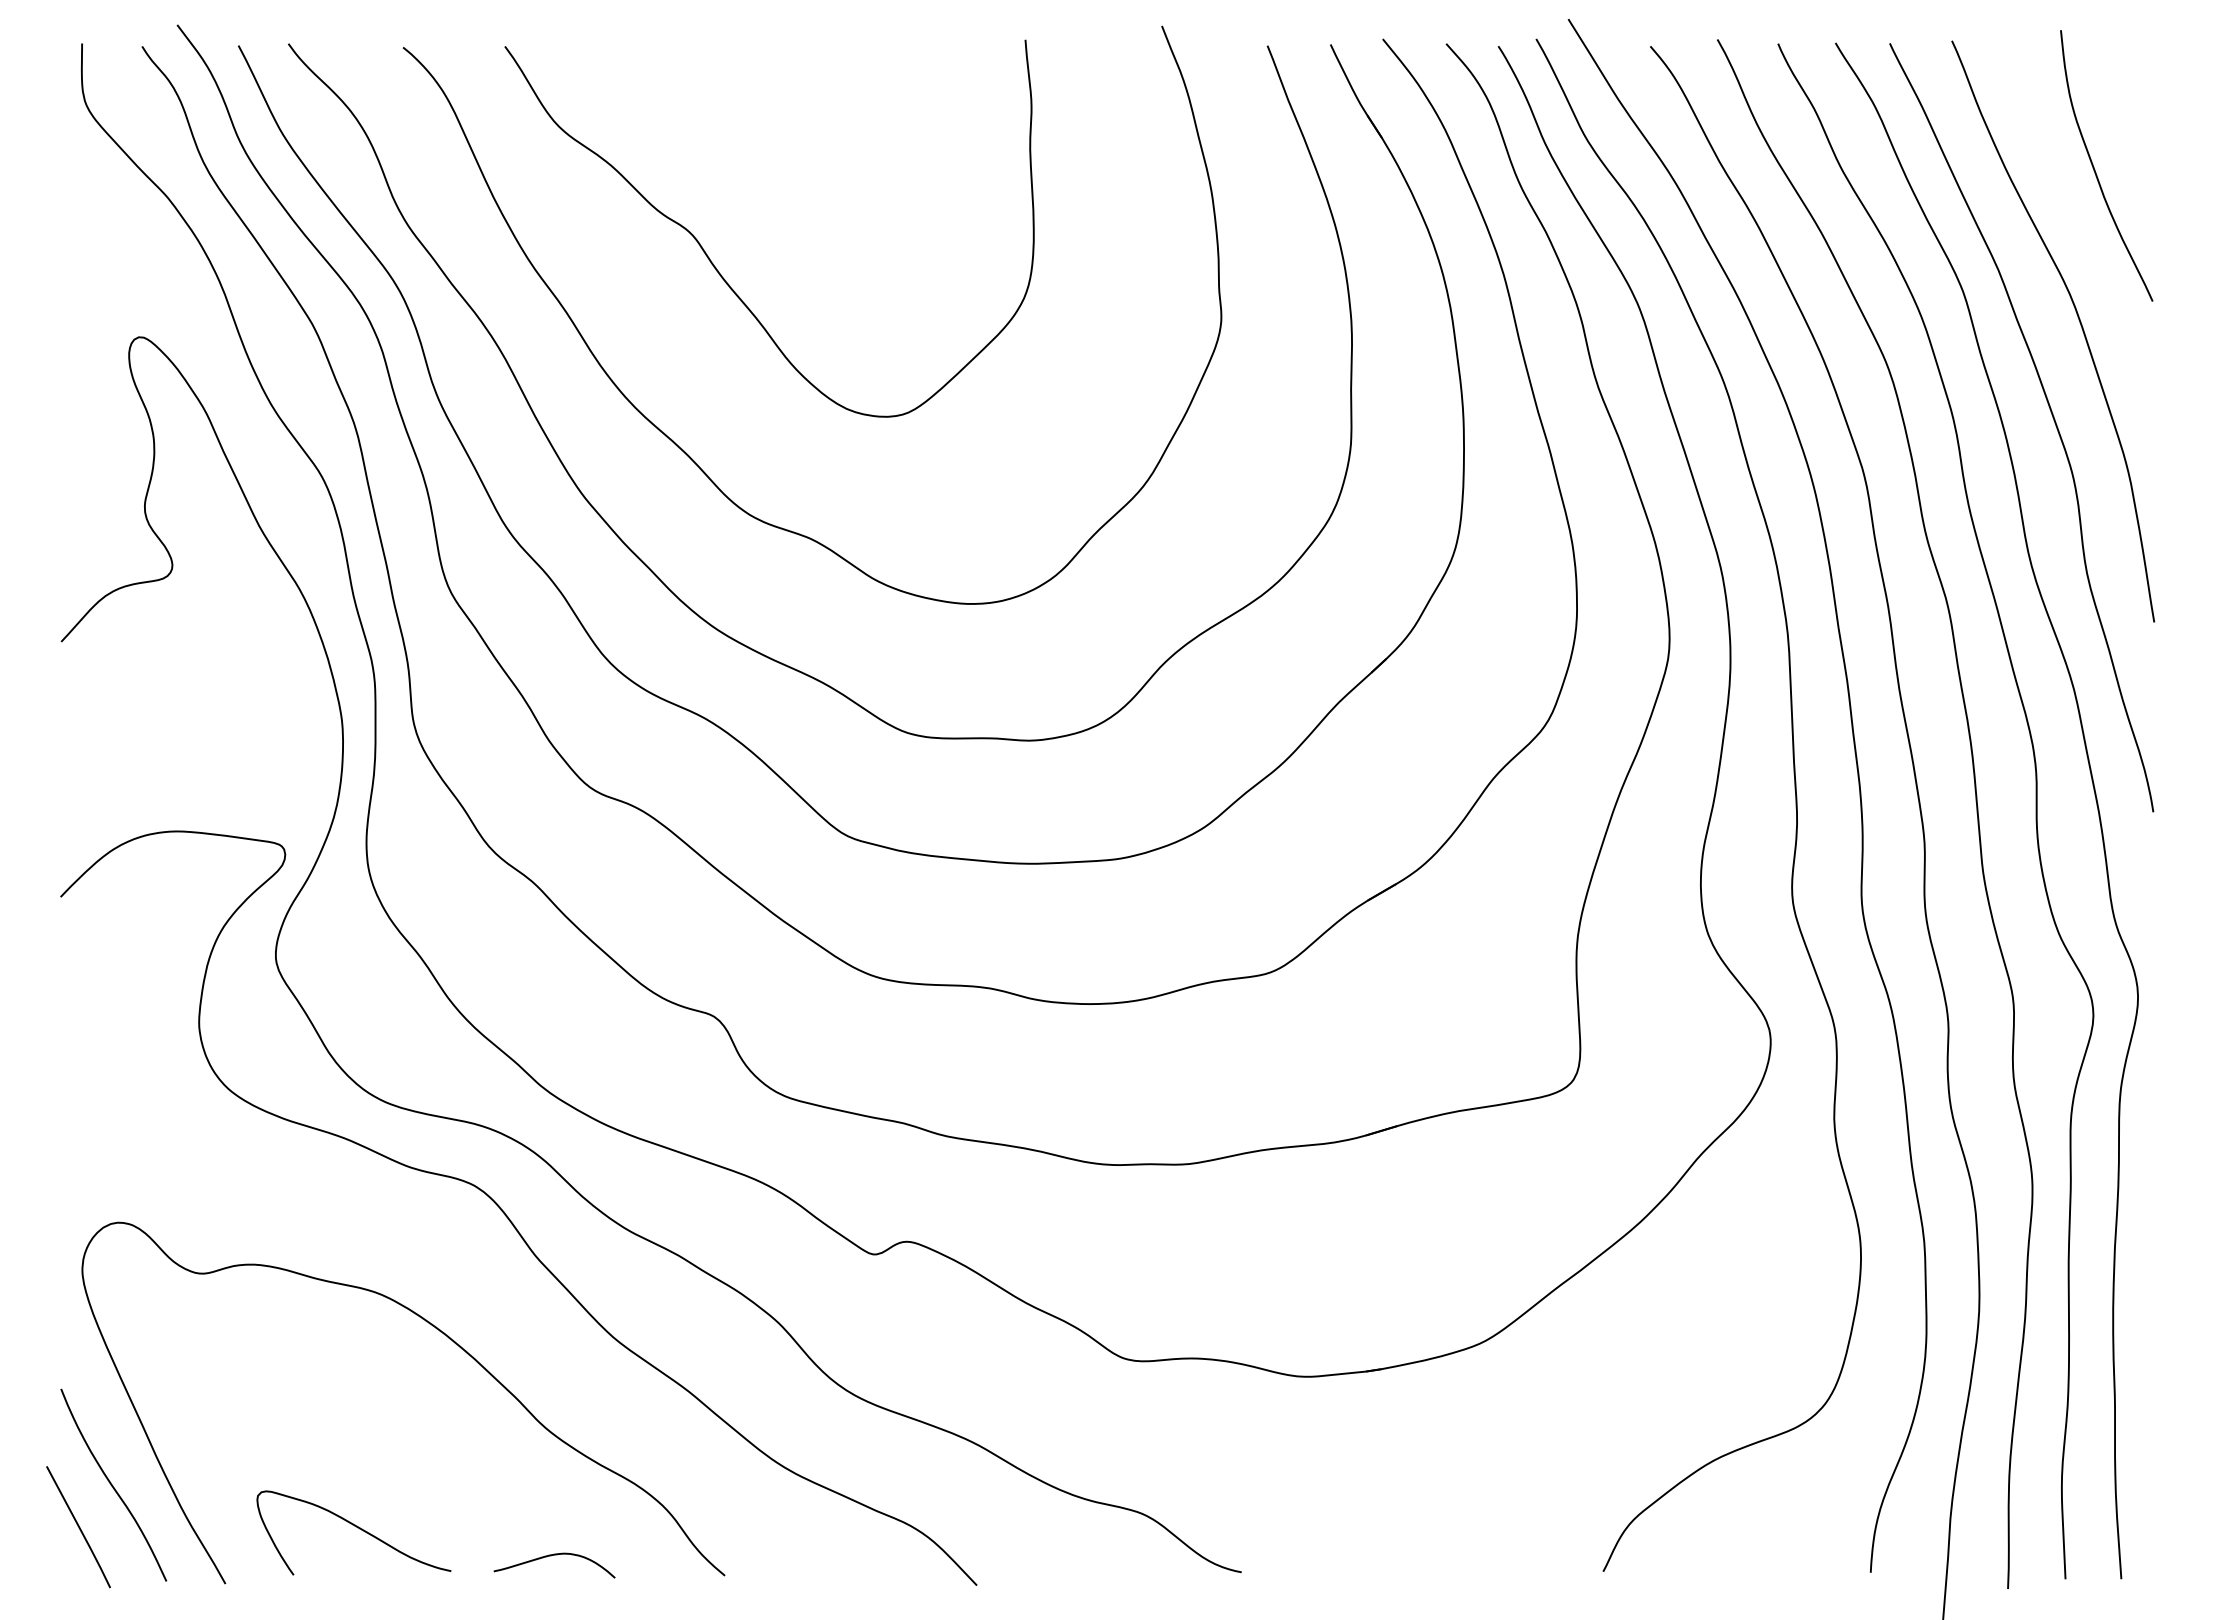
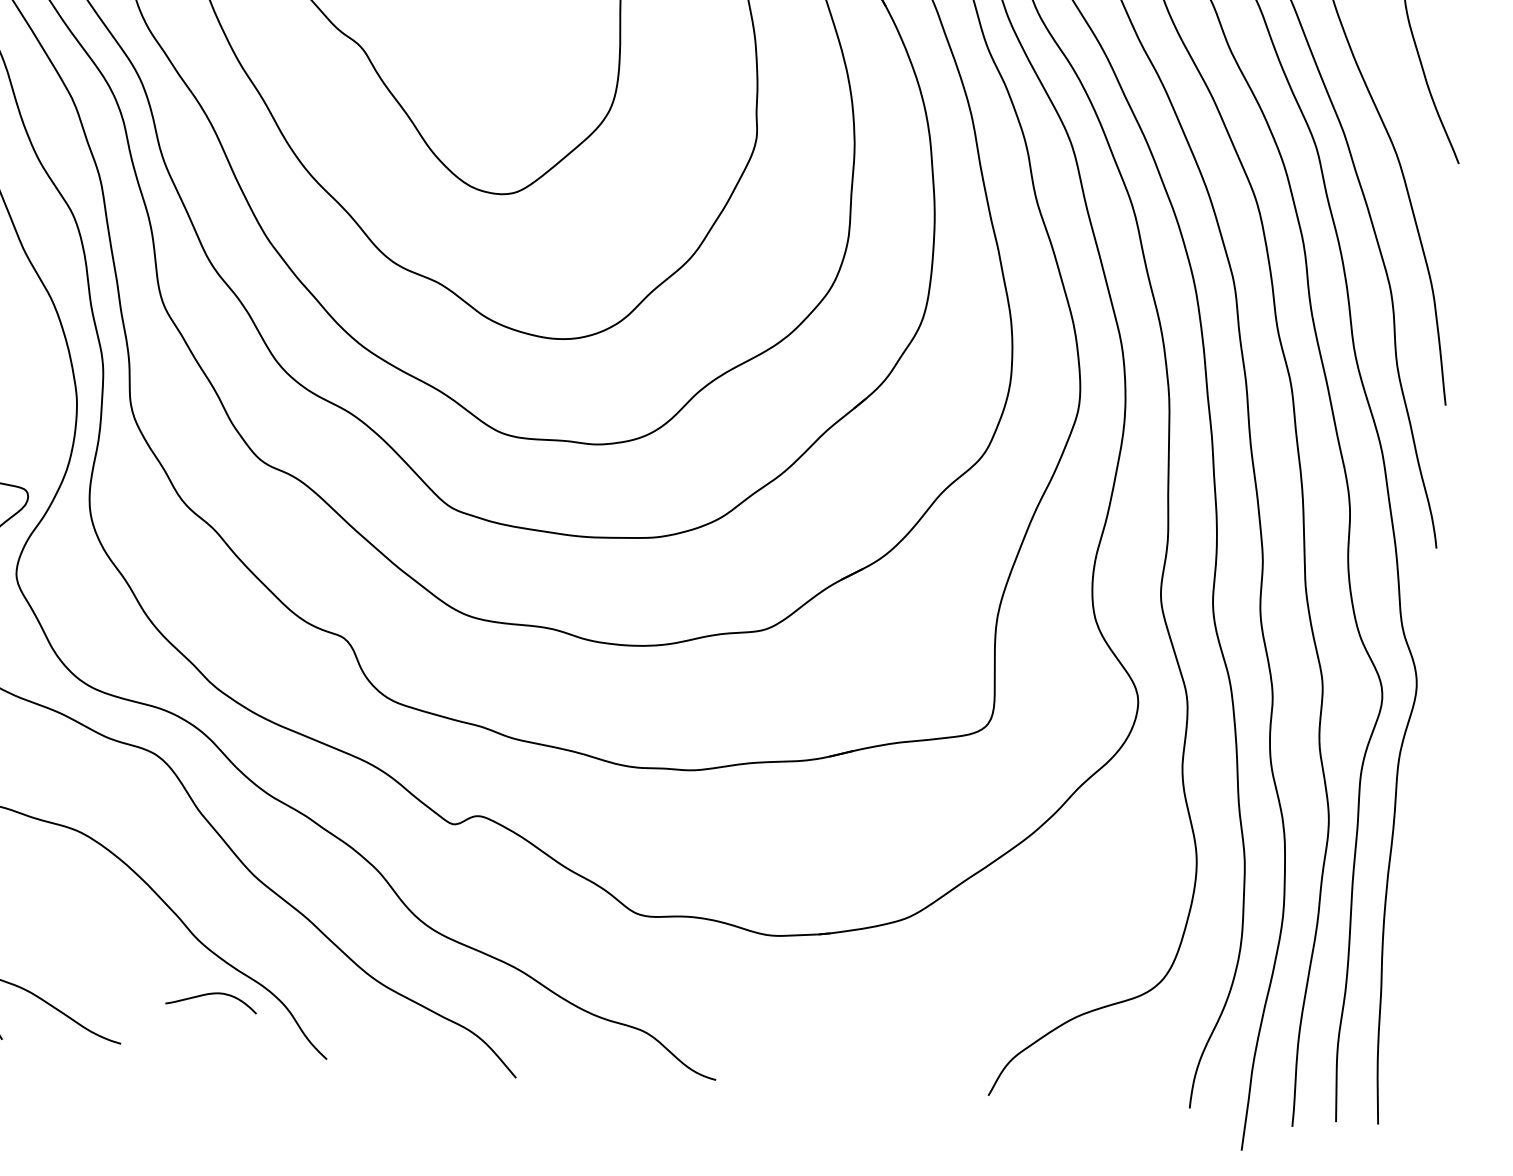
curve: (551, 1556) -> (209, 994), moved

